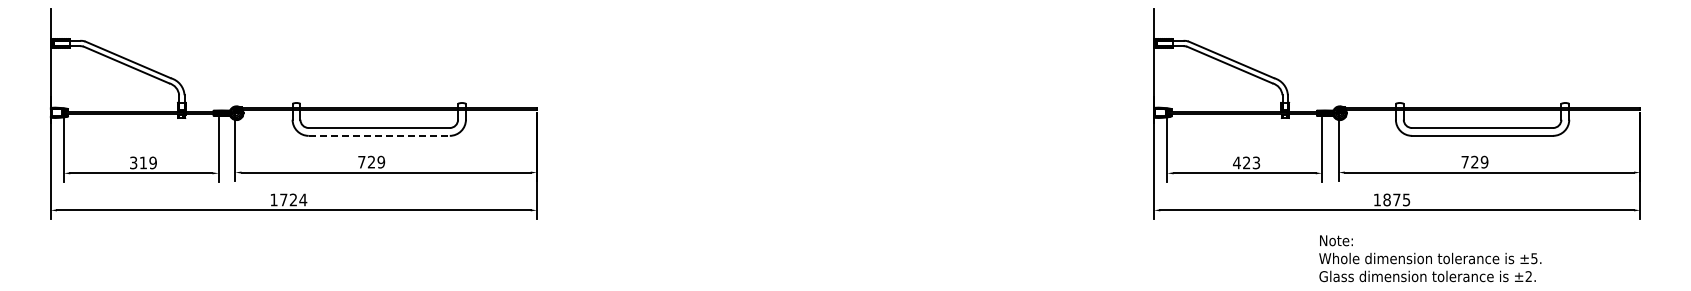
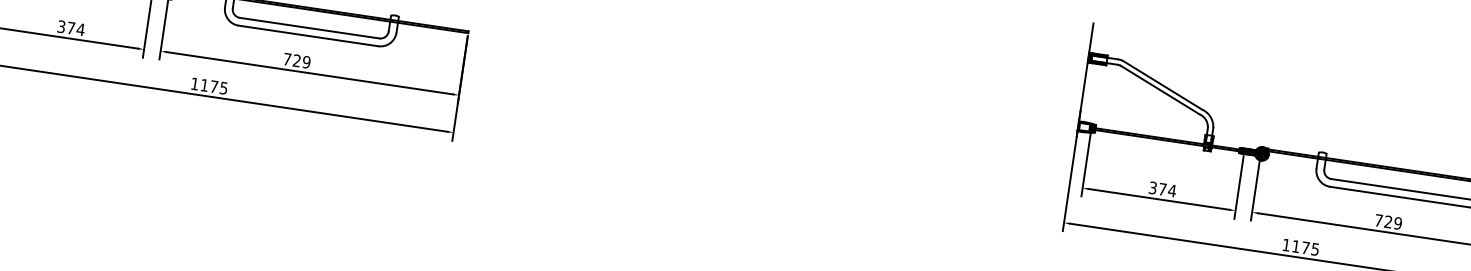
line: (379, 135) -> (308, 35), dashed -> solid
text: (148, 162) -> (76, 28), 319 -> 374
text: (1246, 162) -> (1162, 188), 423 -> 374
text: (293, 199) -> (214, 86), 1724 -> 1175
text: (1386, 199) -> (1295, 246), 1875 -> 1175

